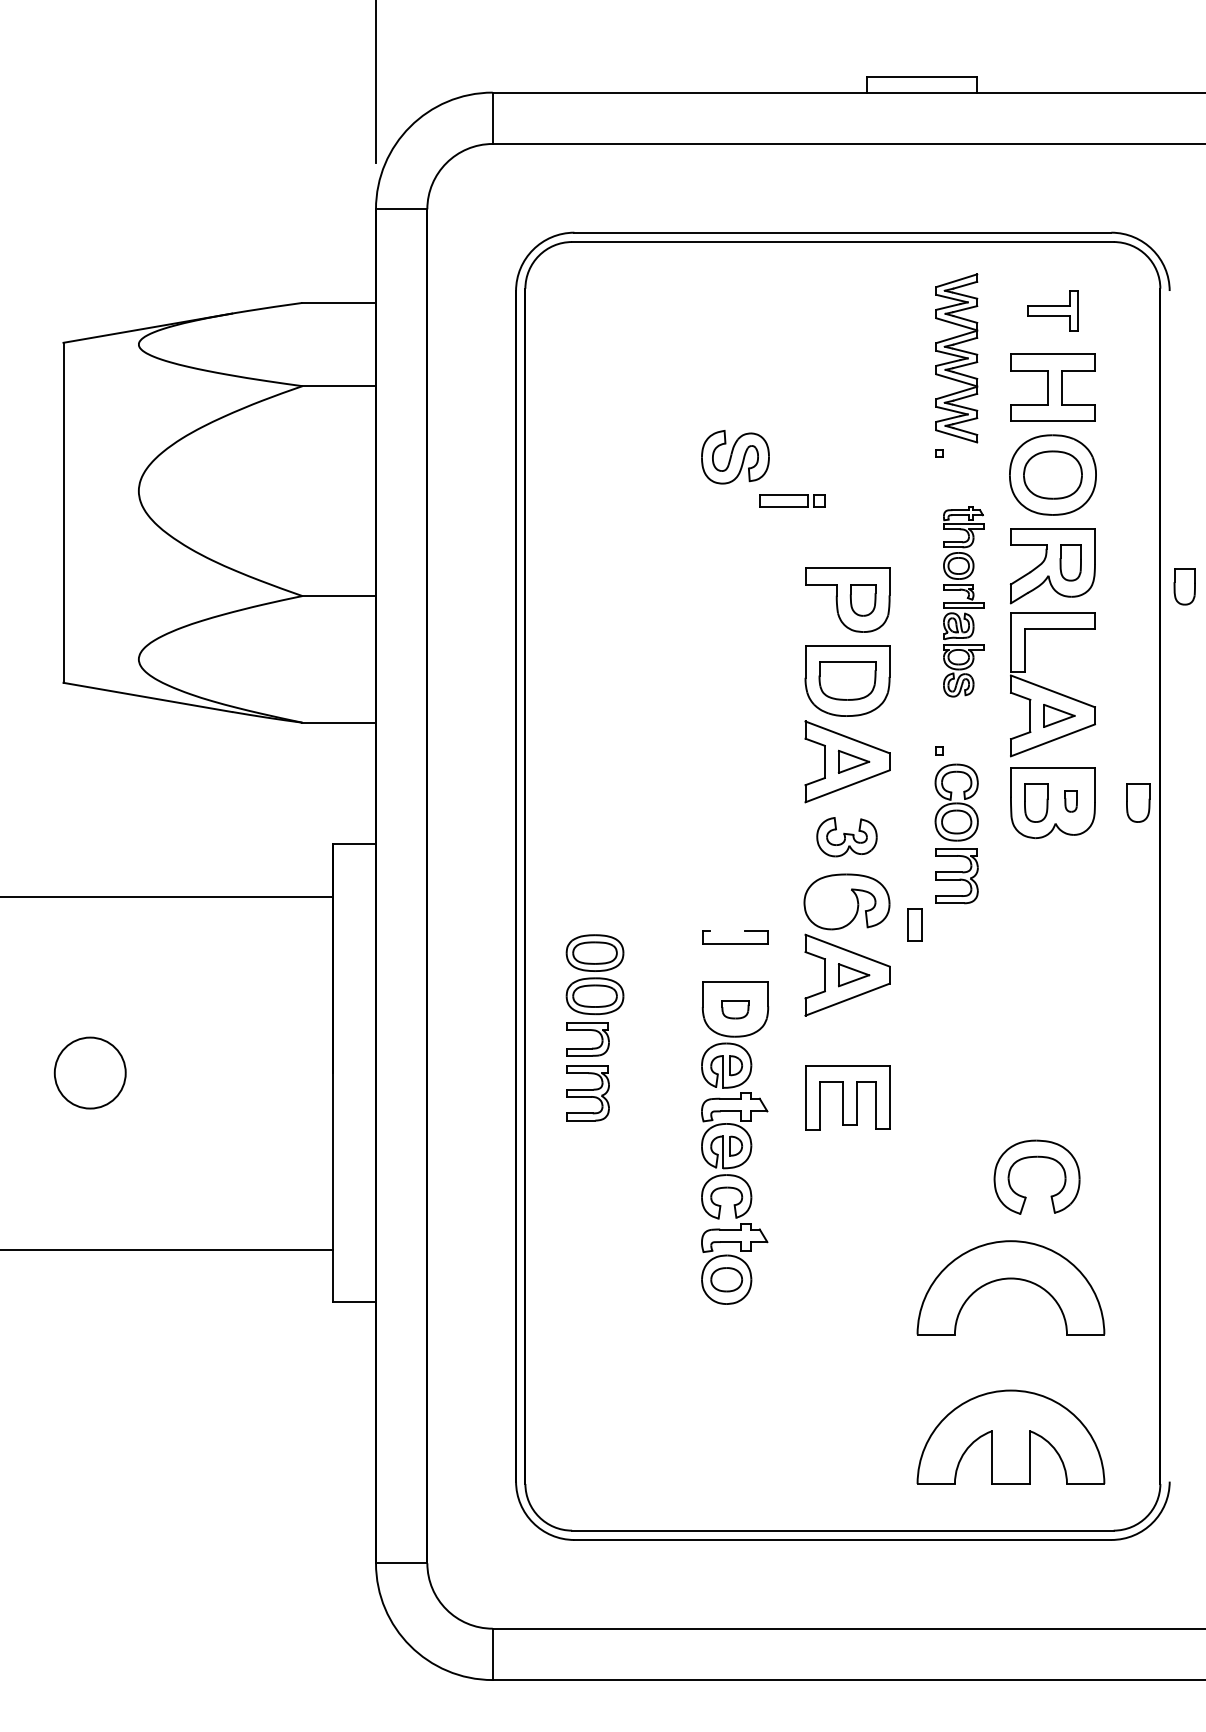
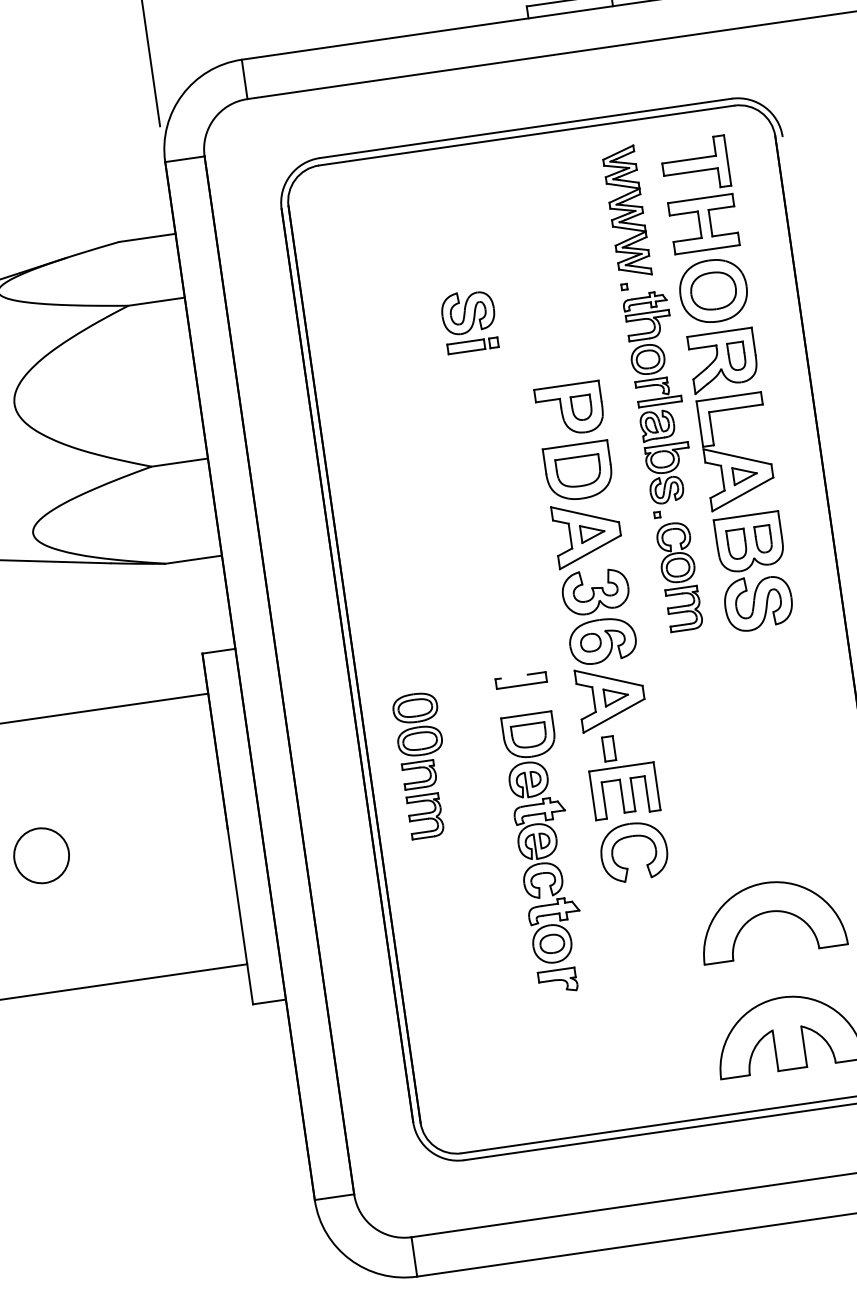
part: (1052, 310) -> (695, 164), size x1.67
part: (792, 500) -> (473, 345), moved
part: (1184, 586) -> (826, 361), removed
part: (963, 601) -> (658, 397), size x1.43
part: (1070, 801) -> (763, 539), size x1.67
part: (1138, 802) -> (815, 532), removed
part: (846, 836) -> (595, 590), size x1.43
part: (1052, 881) -> (758, 602), added
part: (831, 901) -> (590, 642), added
part: (914, 924) -> (608, 748), moved
part: (735, 1009) -> (529, 735), size x1.67
part: (1036, 1157) -> (631, 836), moved
part: (727, 1328) -> (558, 981), added

